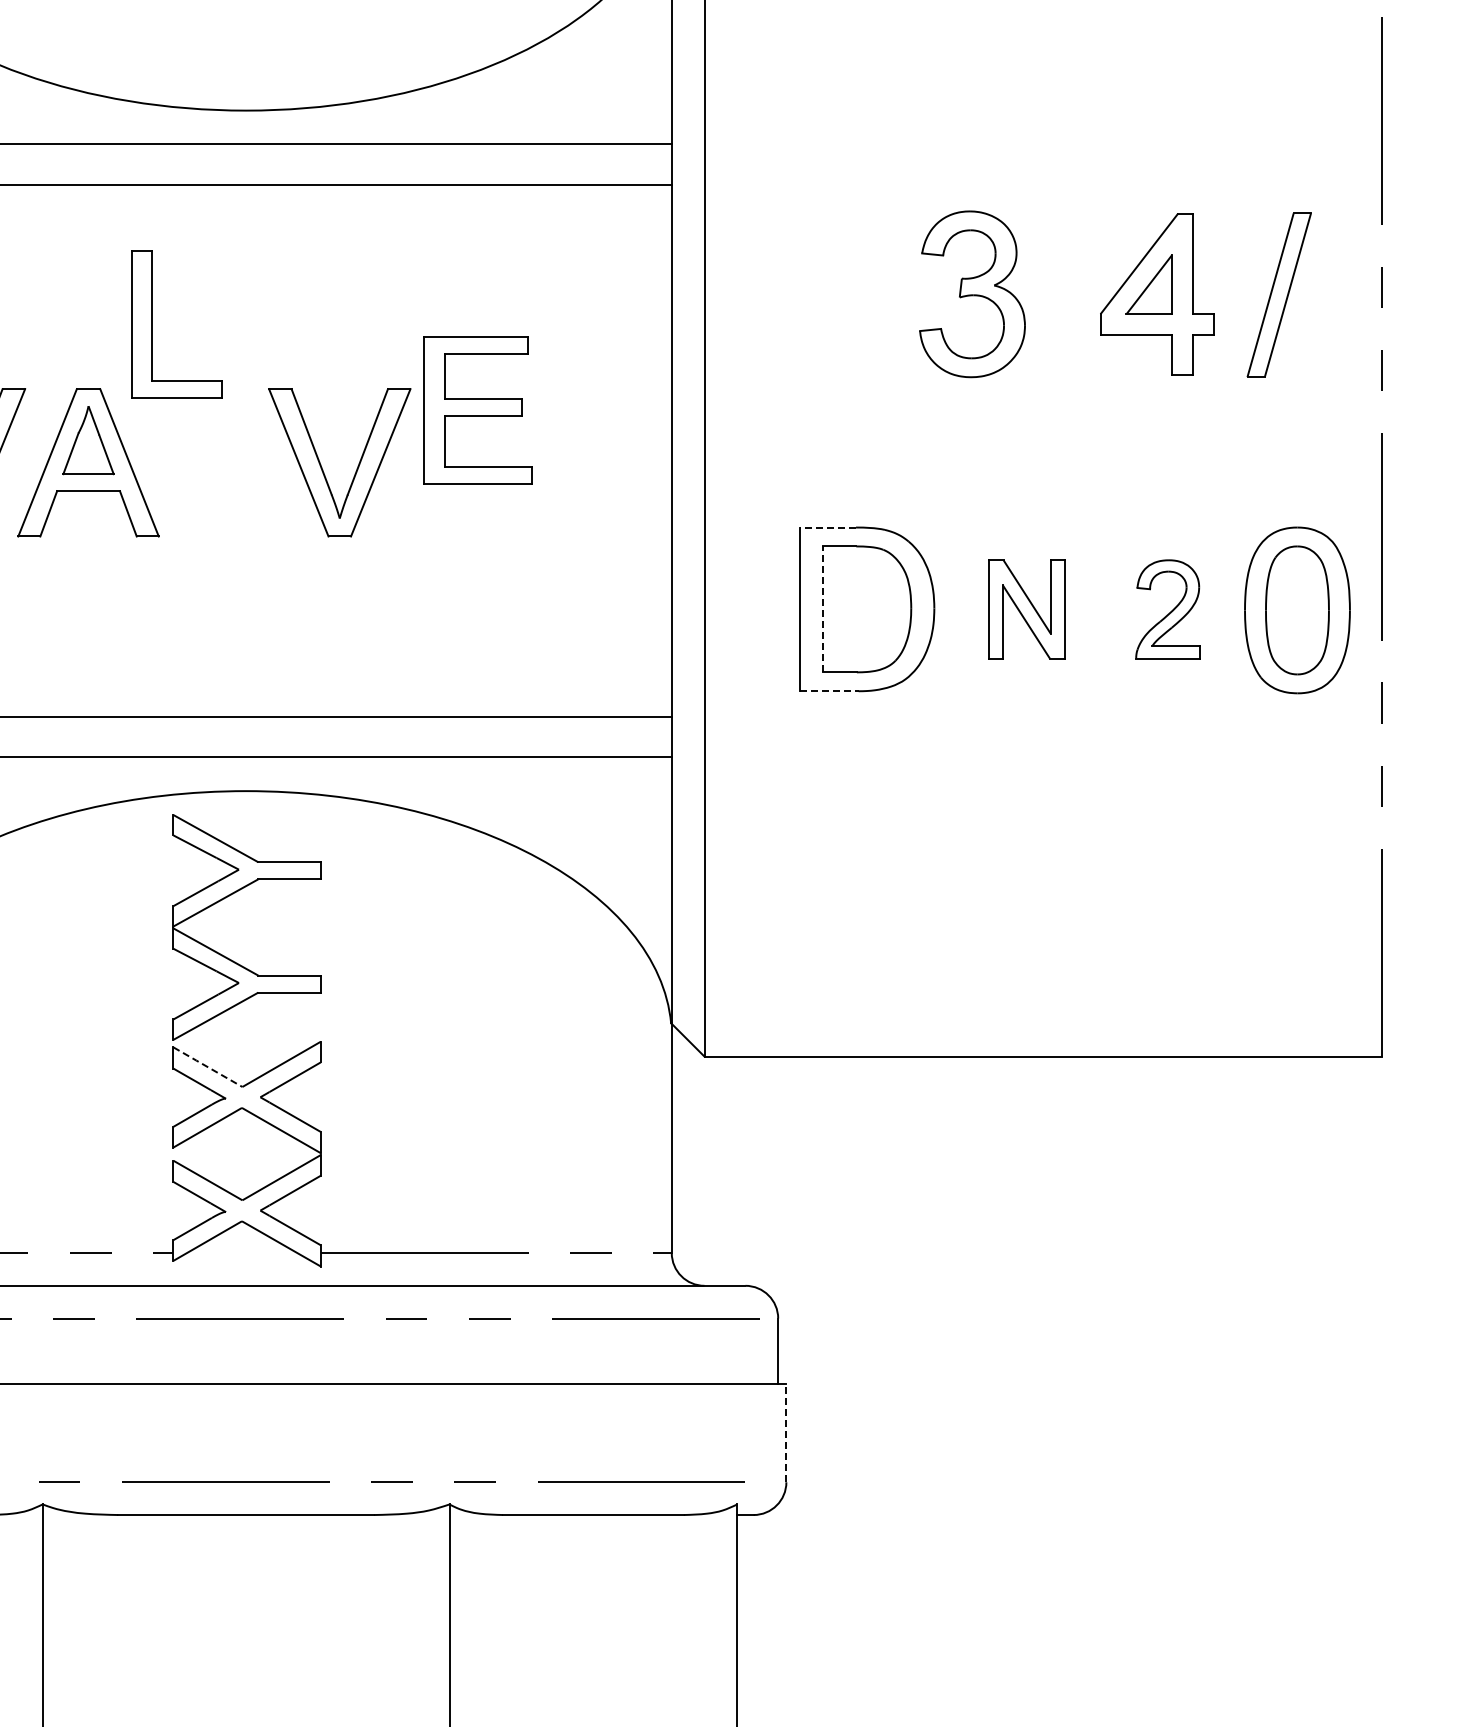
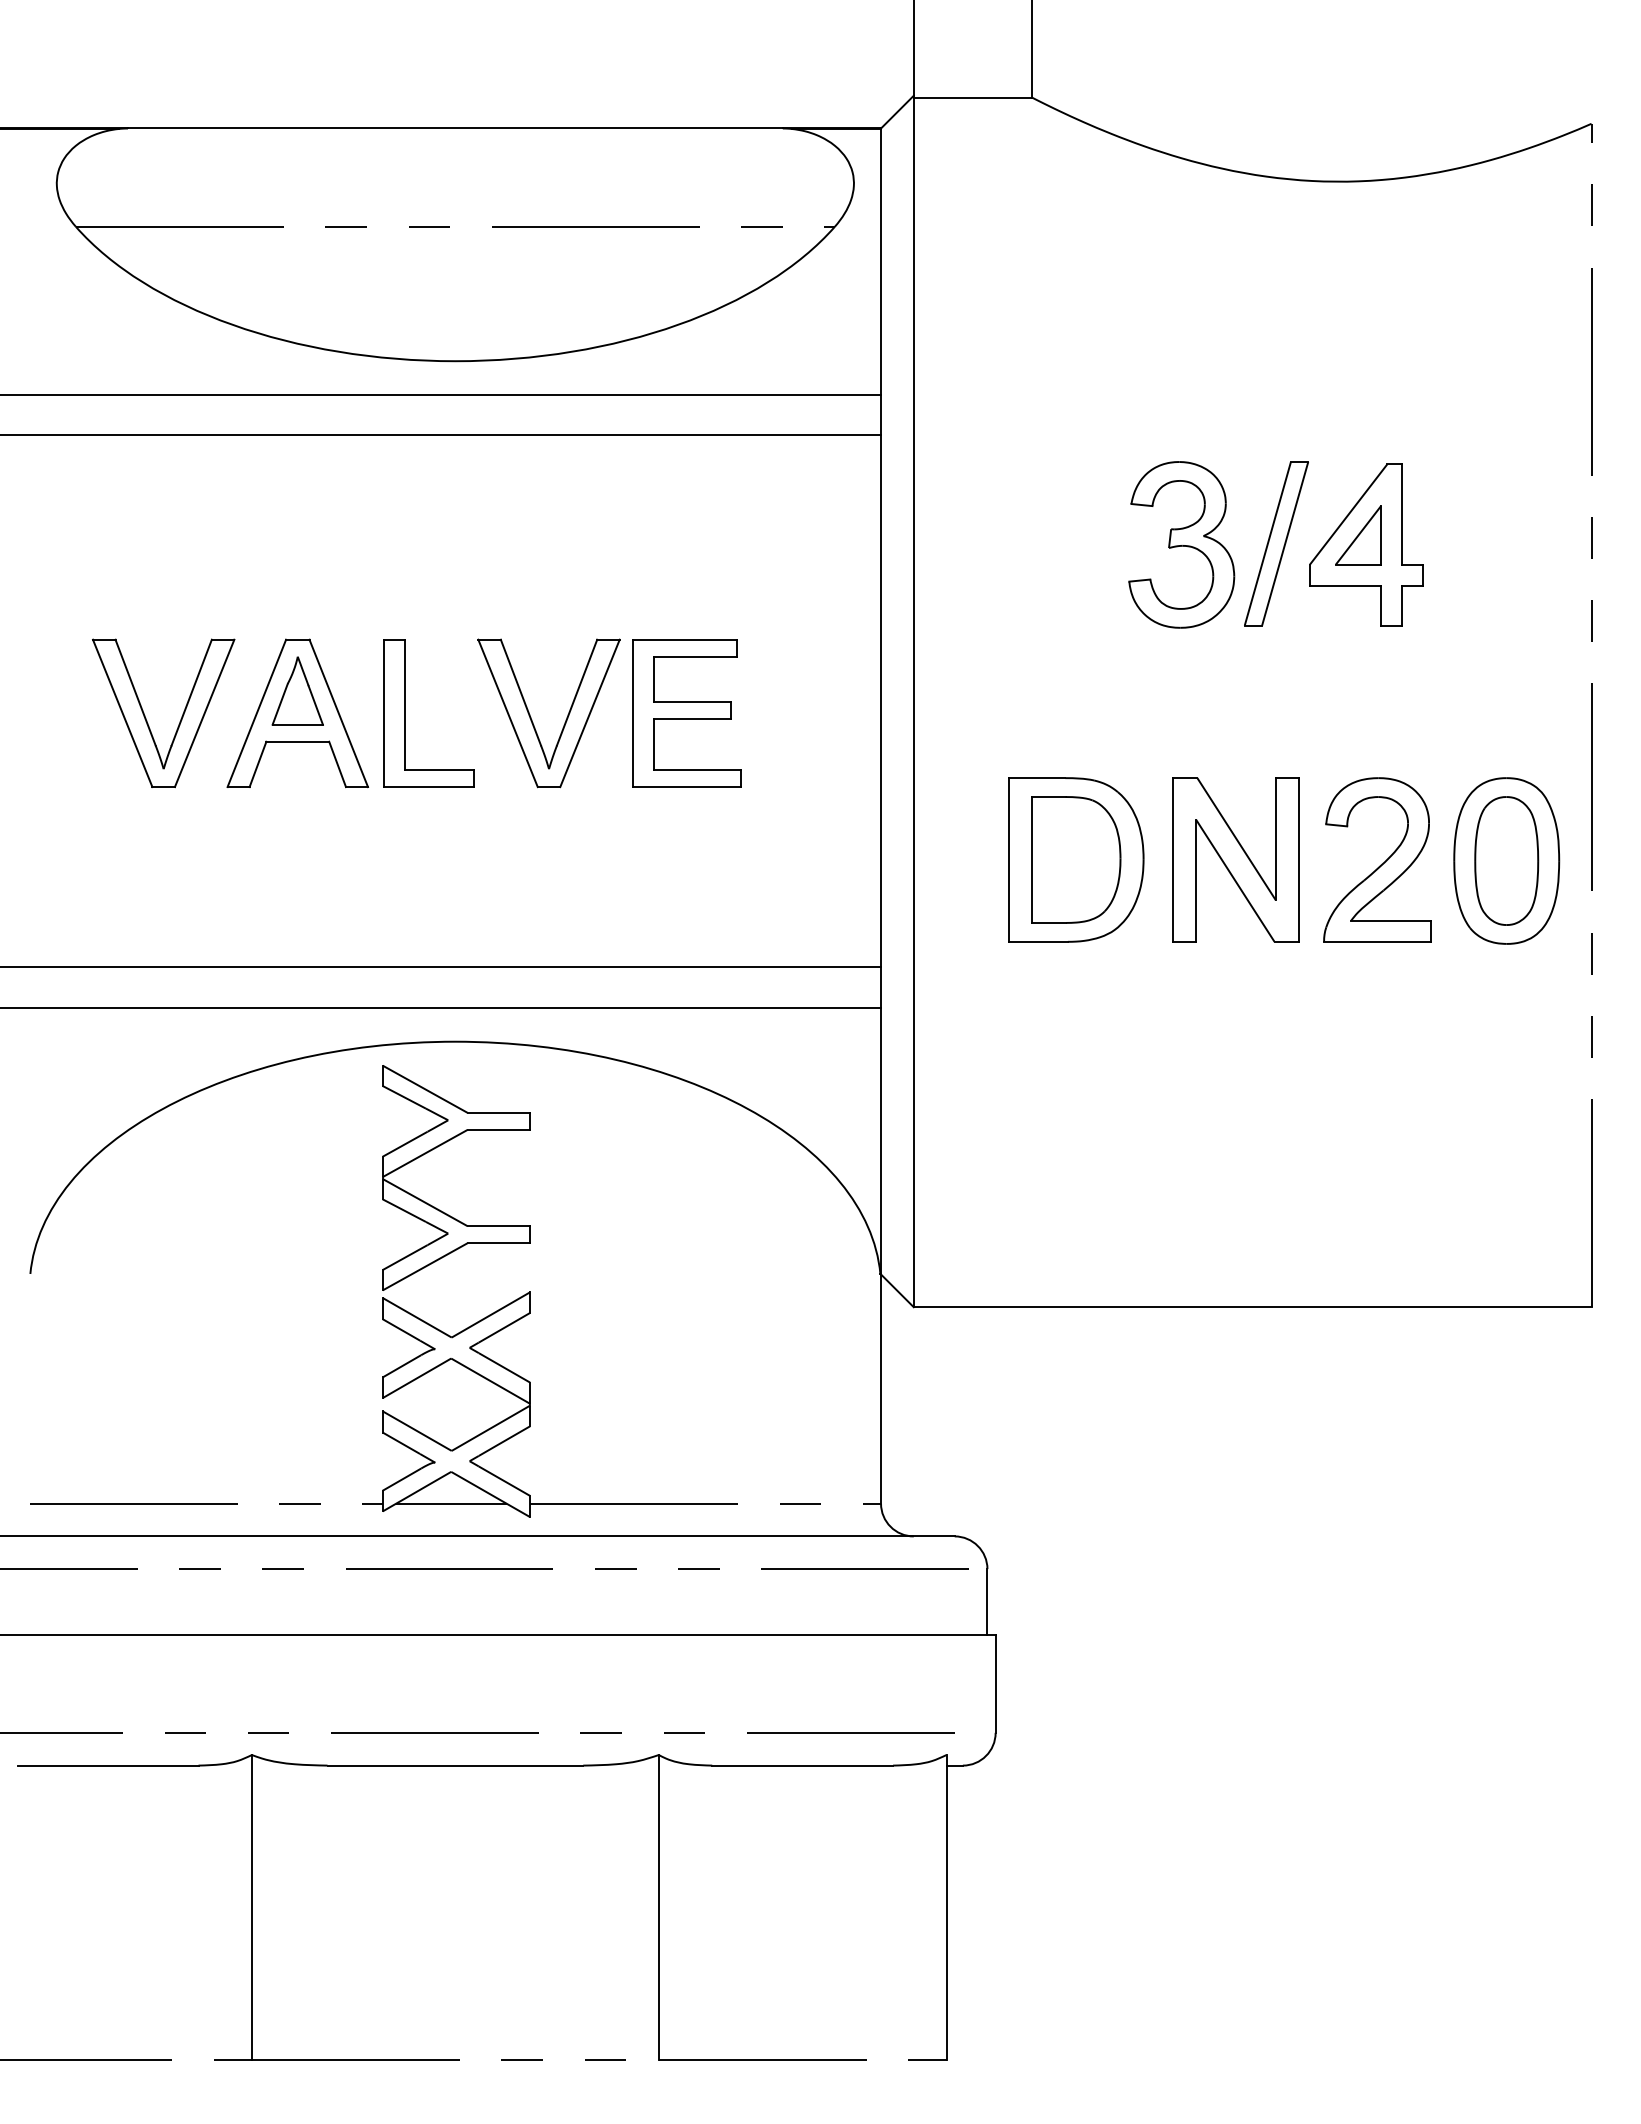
part: (1279, 294) -> (1276, 543), moved
part: (153, 324) -> (405, 713), moved
part: (477, 410) -> (686, 713), moved
line: (828, 527) -> (1037, 778), dashed -> solid
line: (823, 608) -> (1032, 859), dashed -> solid
part: (1026, 608) -> (1235, 859), size x1.67
part: (1168, 608) -> (1377, 859), size x1.67
line: (830, 690) -> (1039, 941), dashed -> solid
line: (208, 1066) -> (417, 1317), dashed -> solid
line: (242, 1252) -> (451, 1503), added
line: (786, 1432) -> (995, 1683), dashed -> solid

